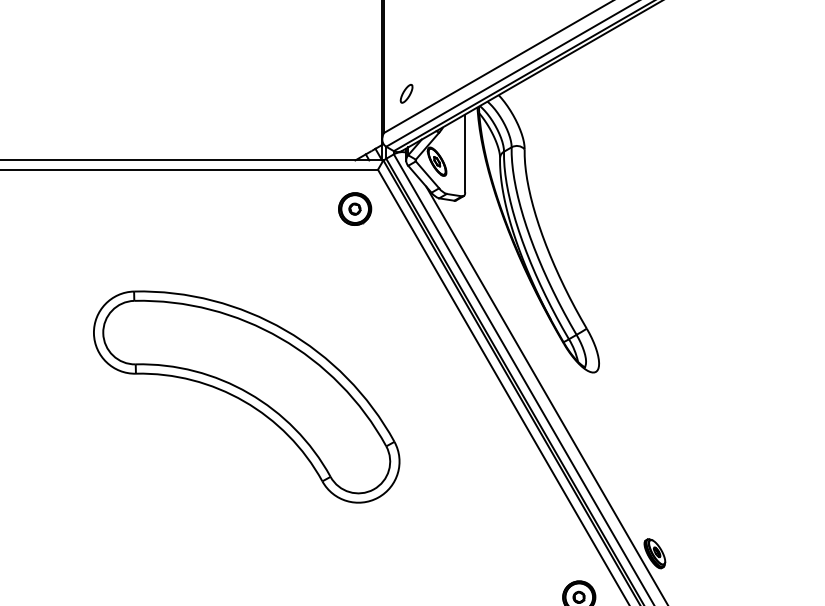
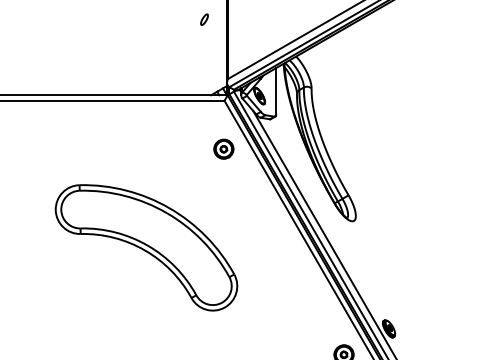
part: (406, 93) -> (204, 19), moved
part: (354, 207) -> (223, 148), moved
part: (246, 396) -> (146, 247), moved

